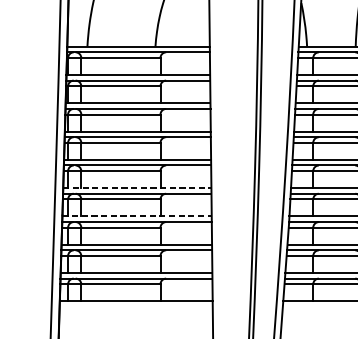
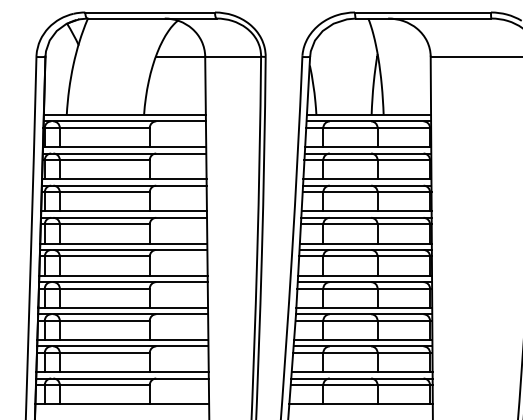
line: (137, 187) -> (123, 275), dashed -> solid
line: (137, 216) -> (123, 307), dashed -> solid

